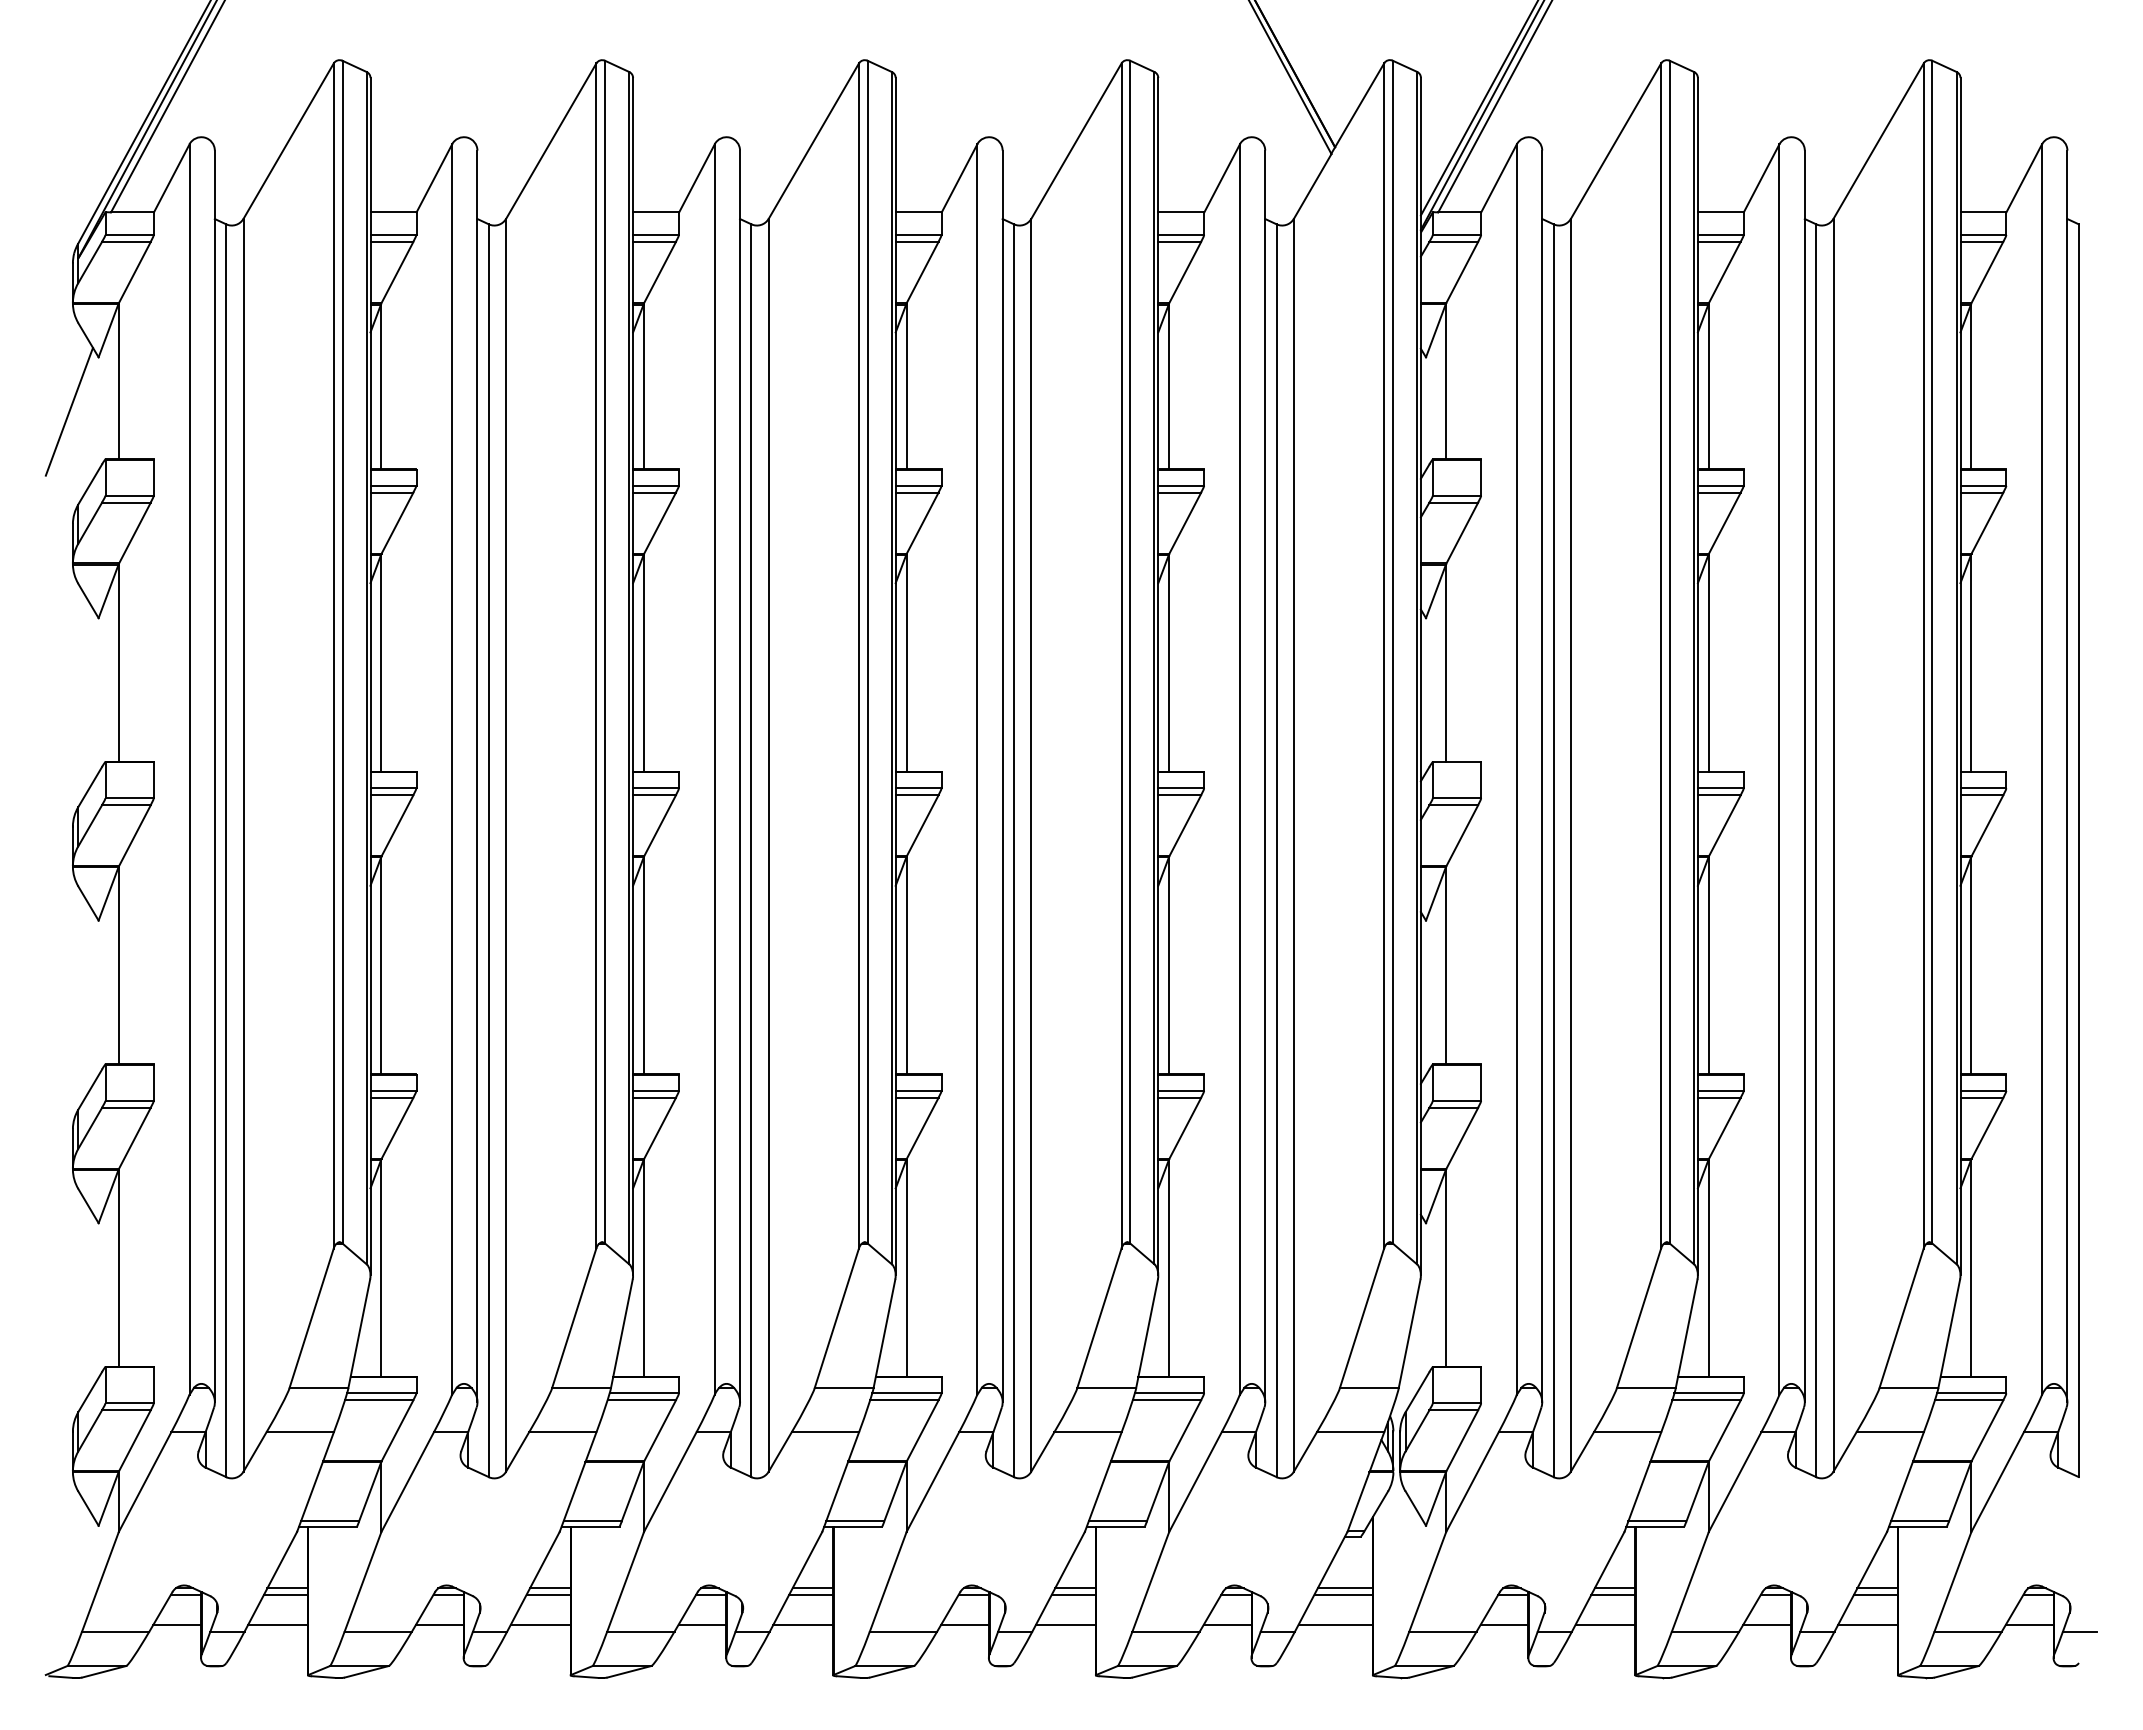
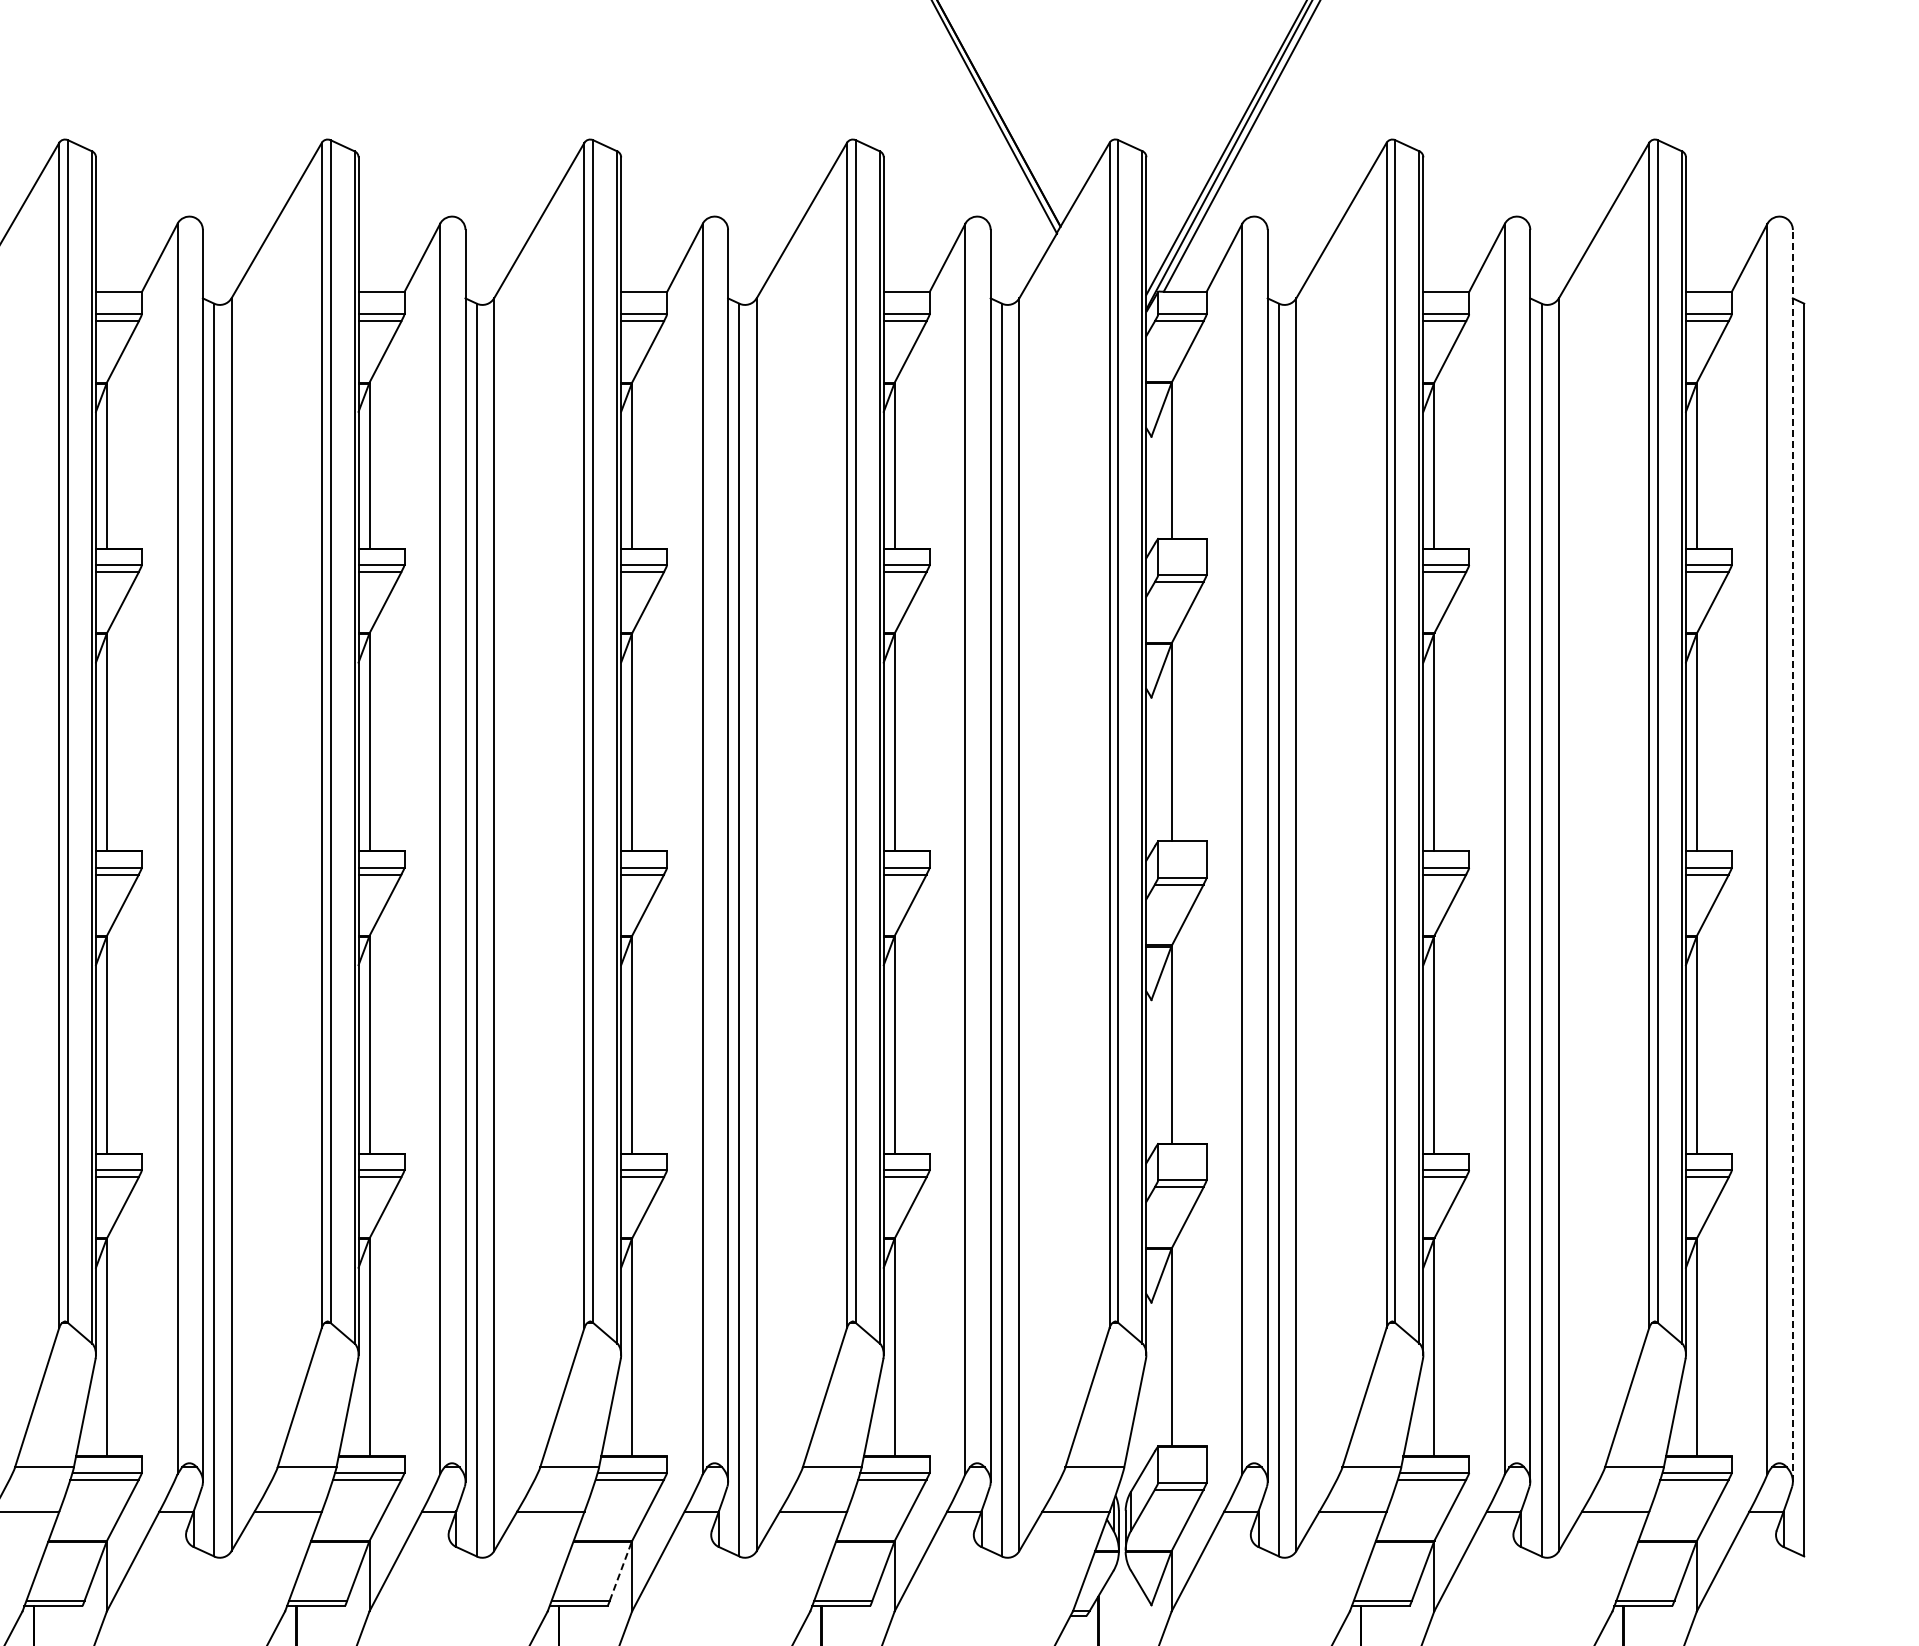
line: (2067, 776) -> (1792, 855), solid -> dashed
line: (895, 1491) -> (620, 1570), solid -> dashed

